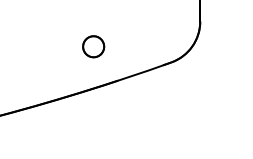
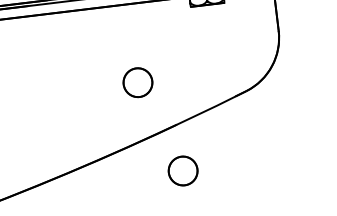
circle: (118, 114) -> (182, 170), added

